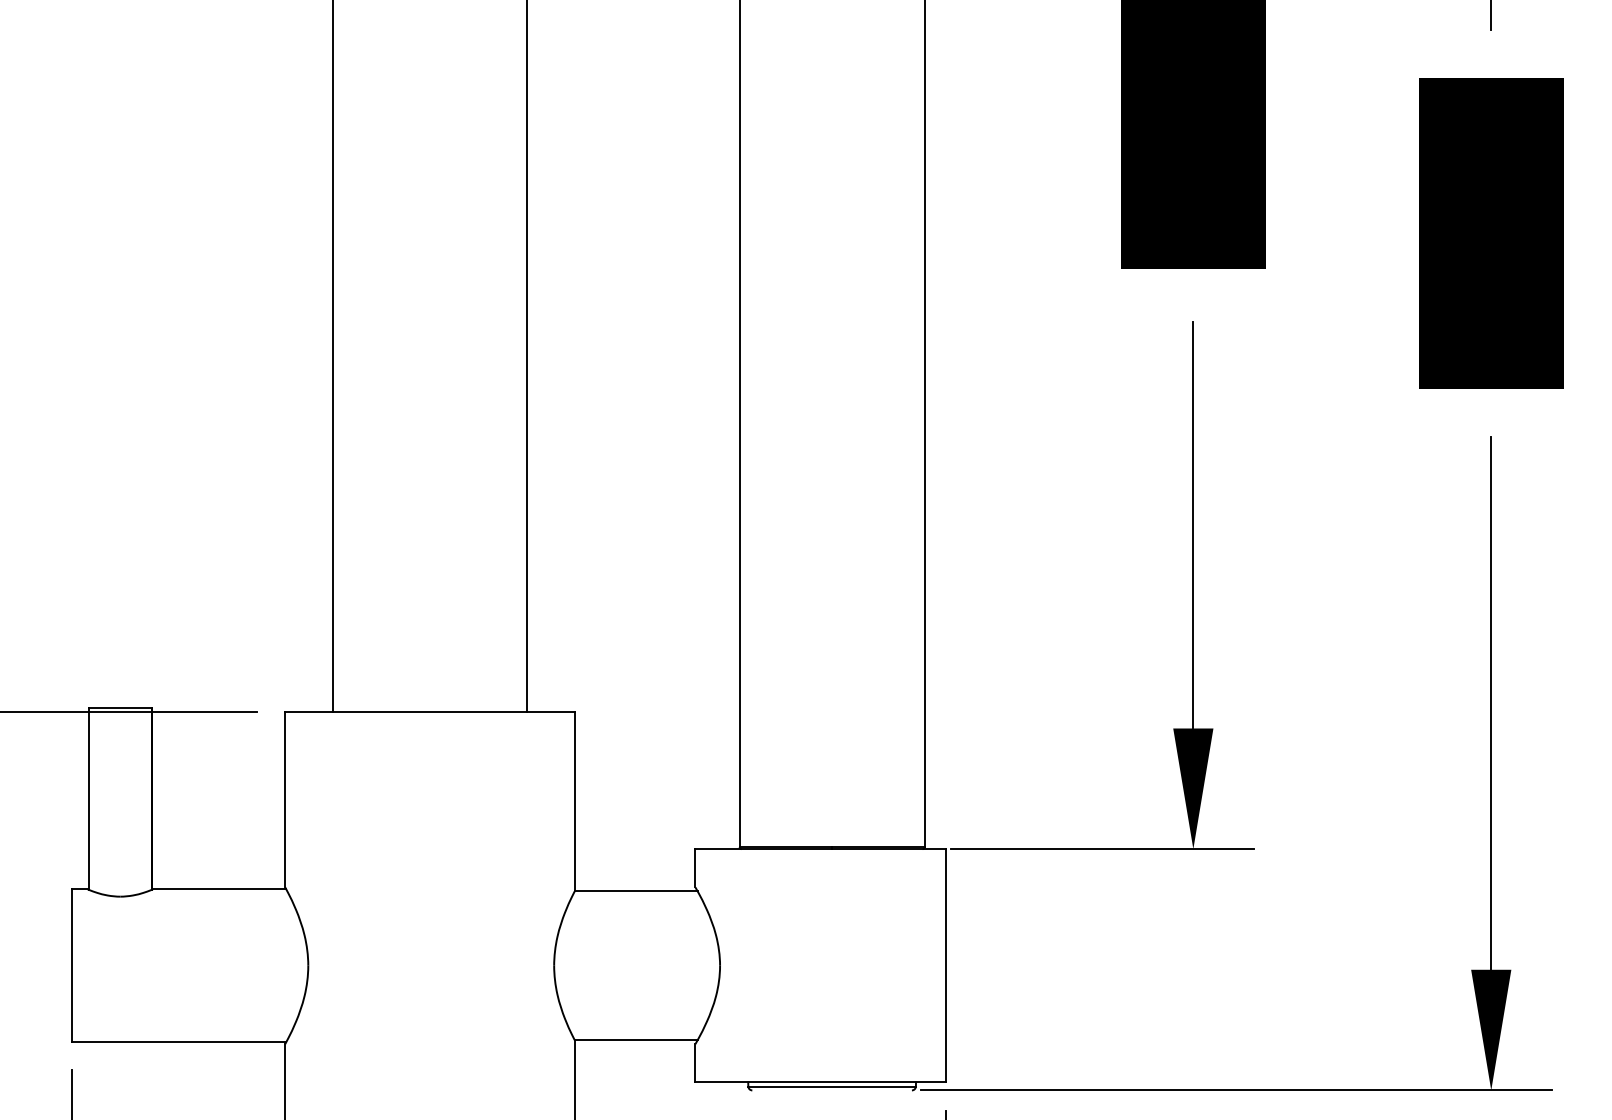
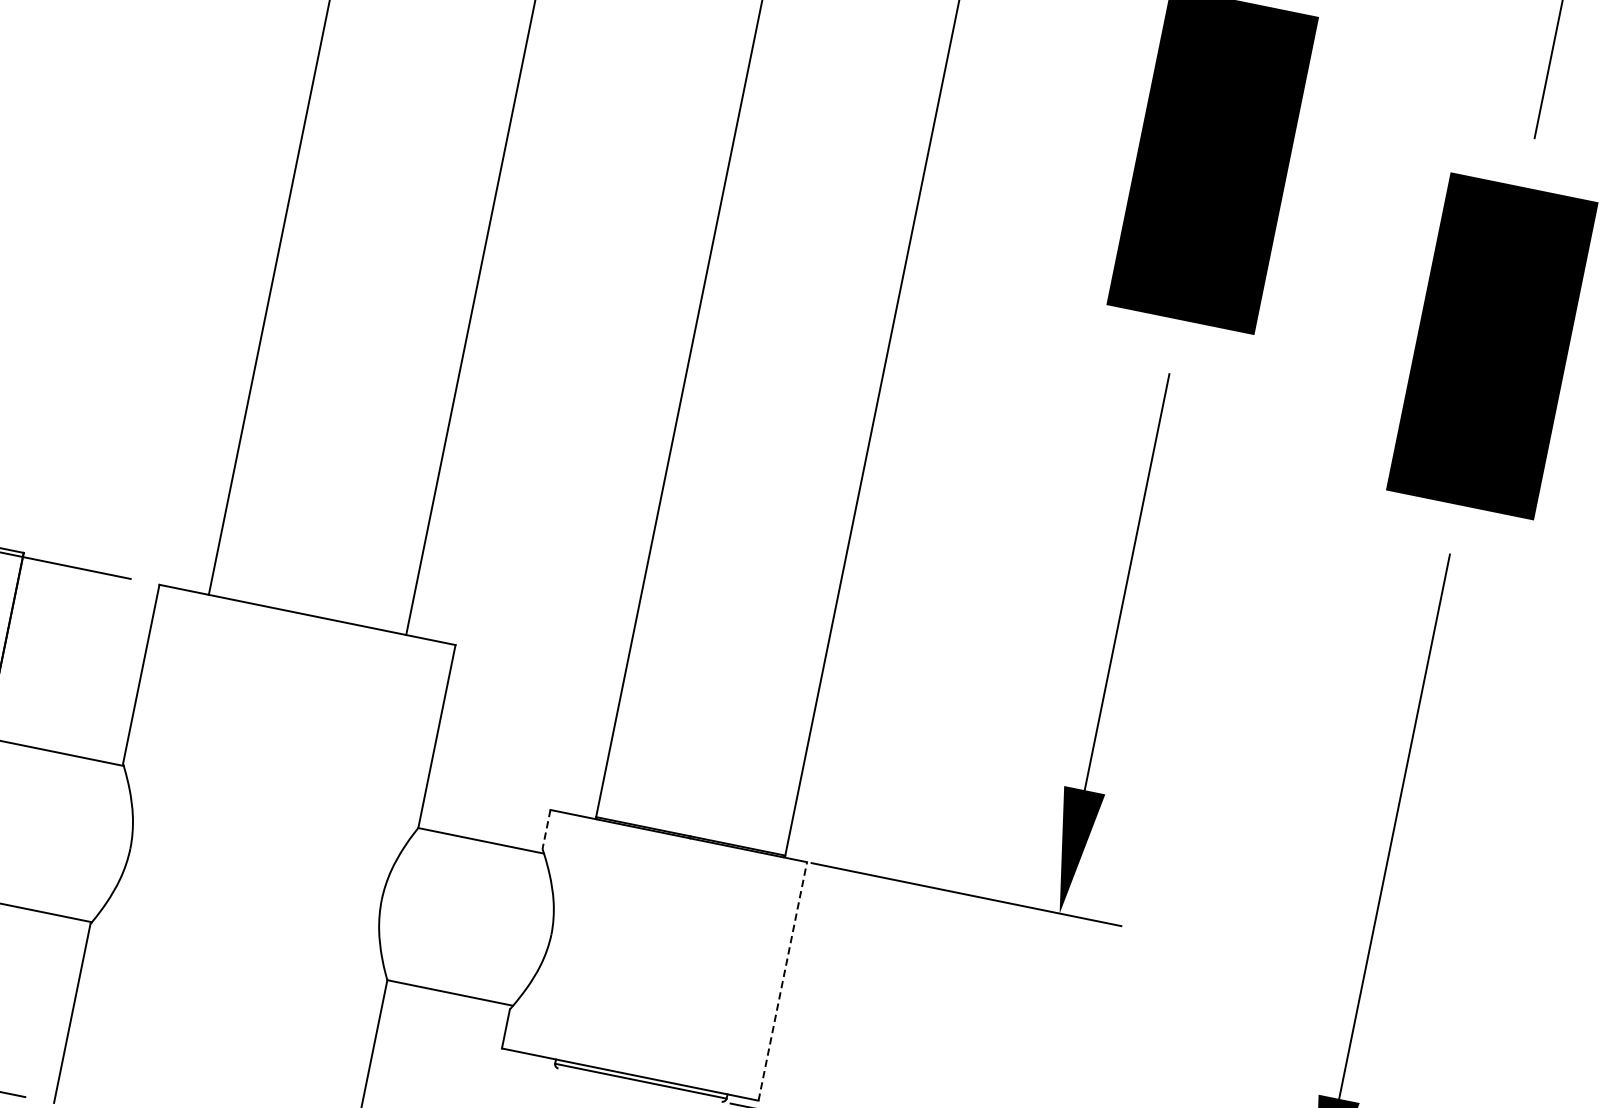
line: (695, 868) -> (546, 829), solid -> dashed
line: (946, 965) -> (783, 981), solid -> dashed

